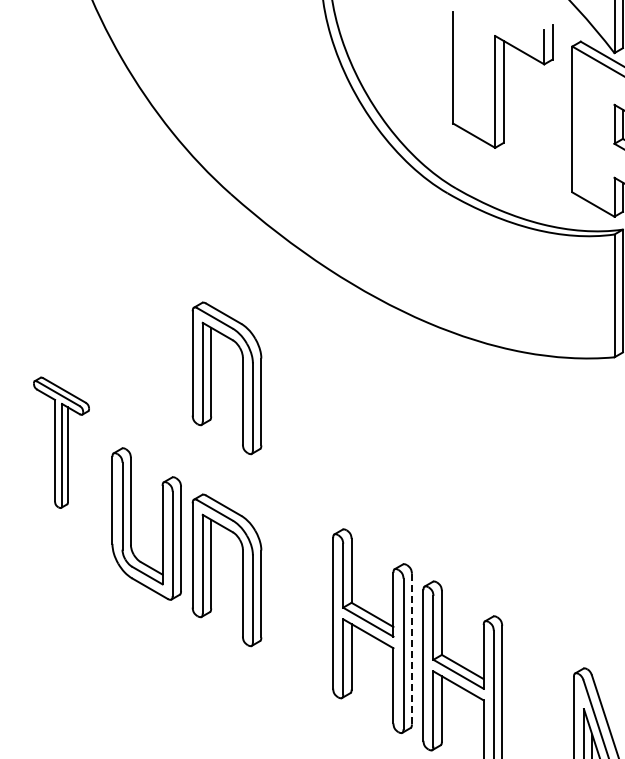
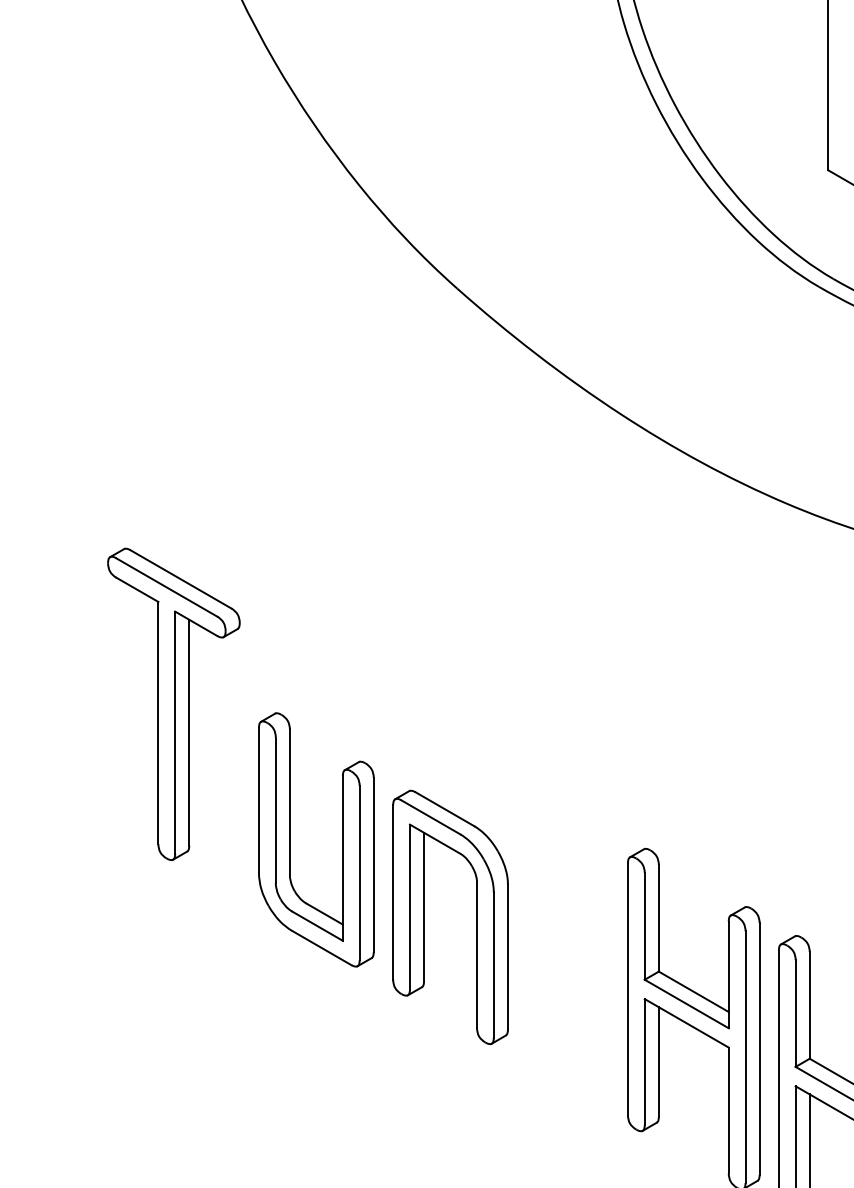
part: (211, 378) -> (424, 596), removed
part: (61, 442) -> (173, 703), size x1.43
line: (411, 648) -> (758, 1048), dashed -> solid

